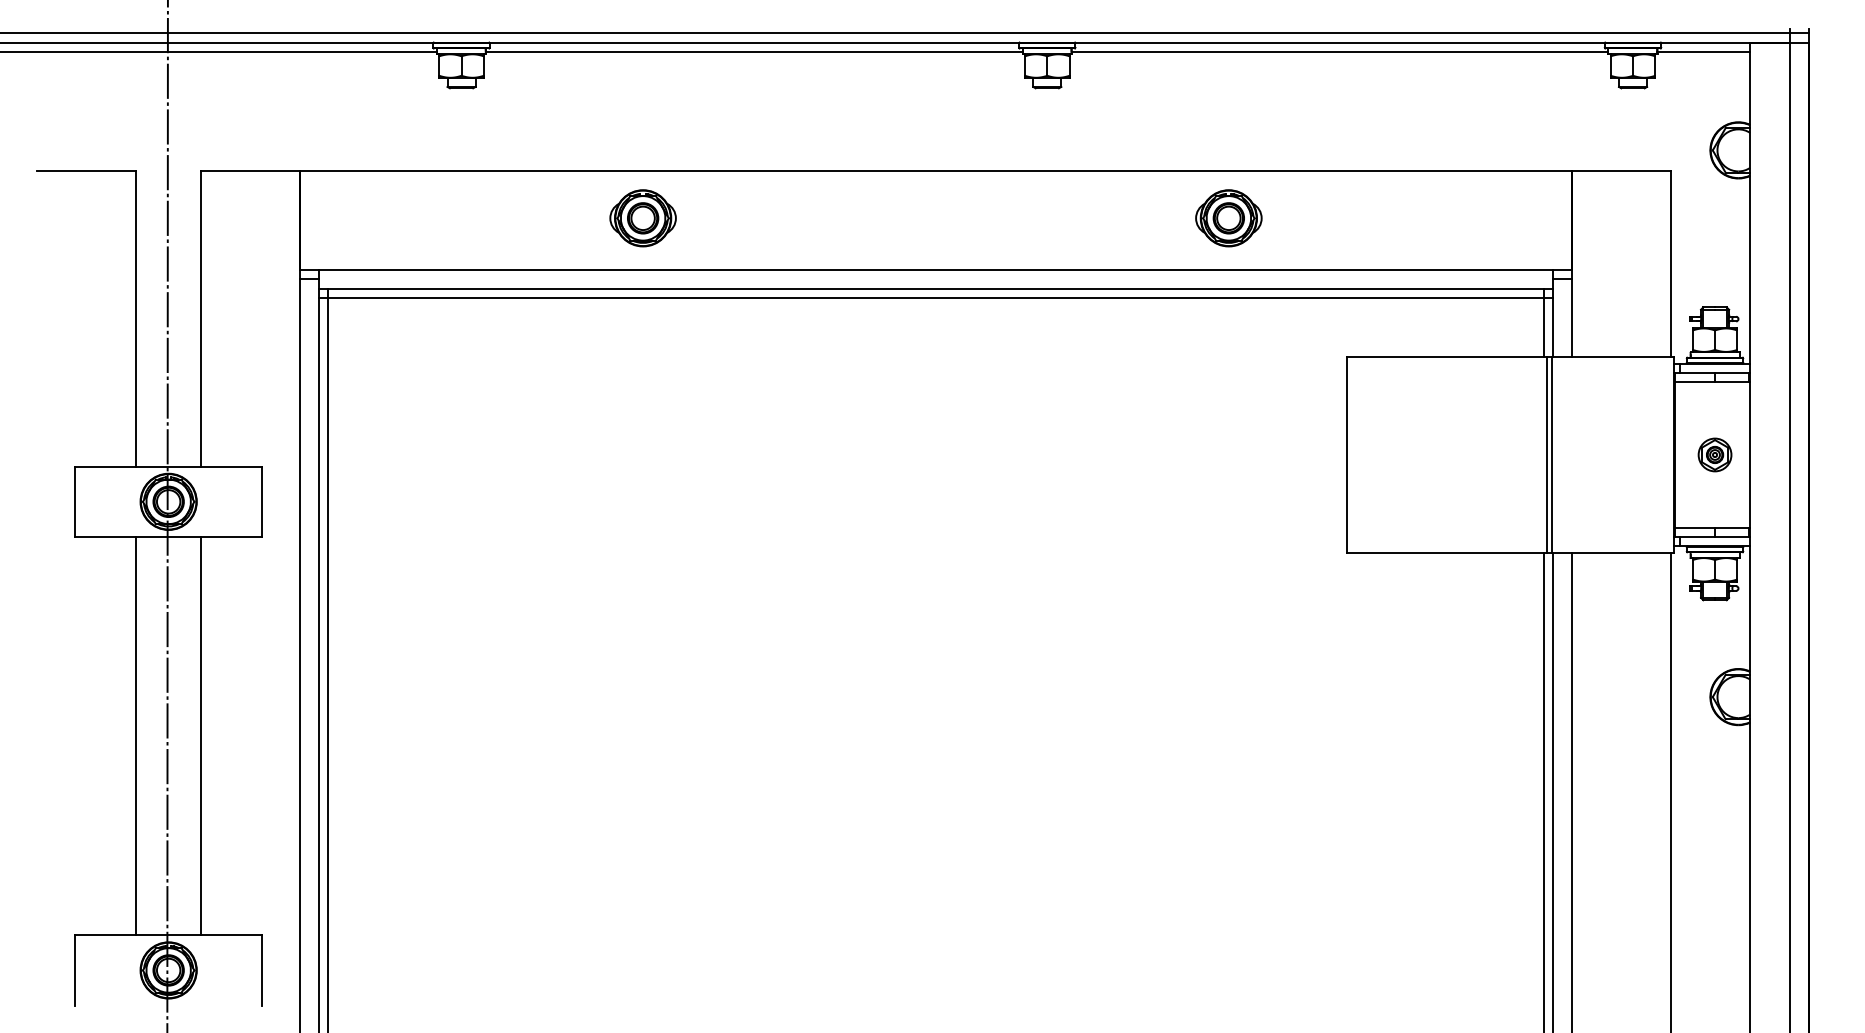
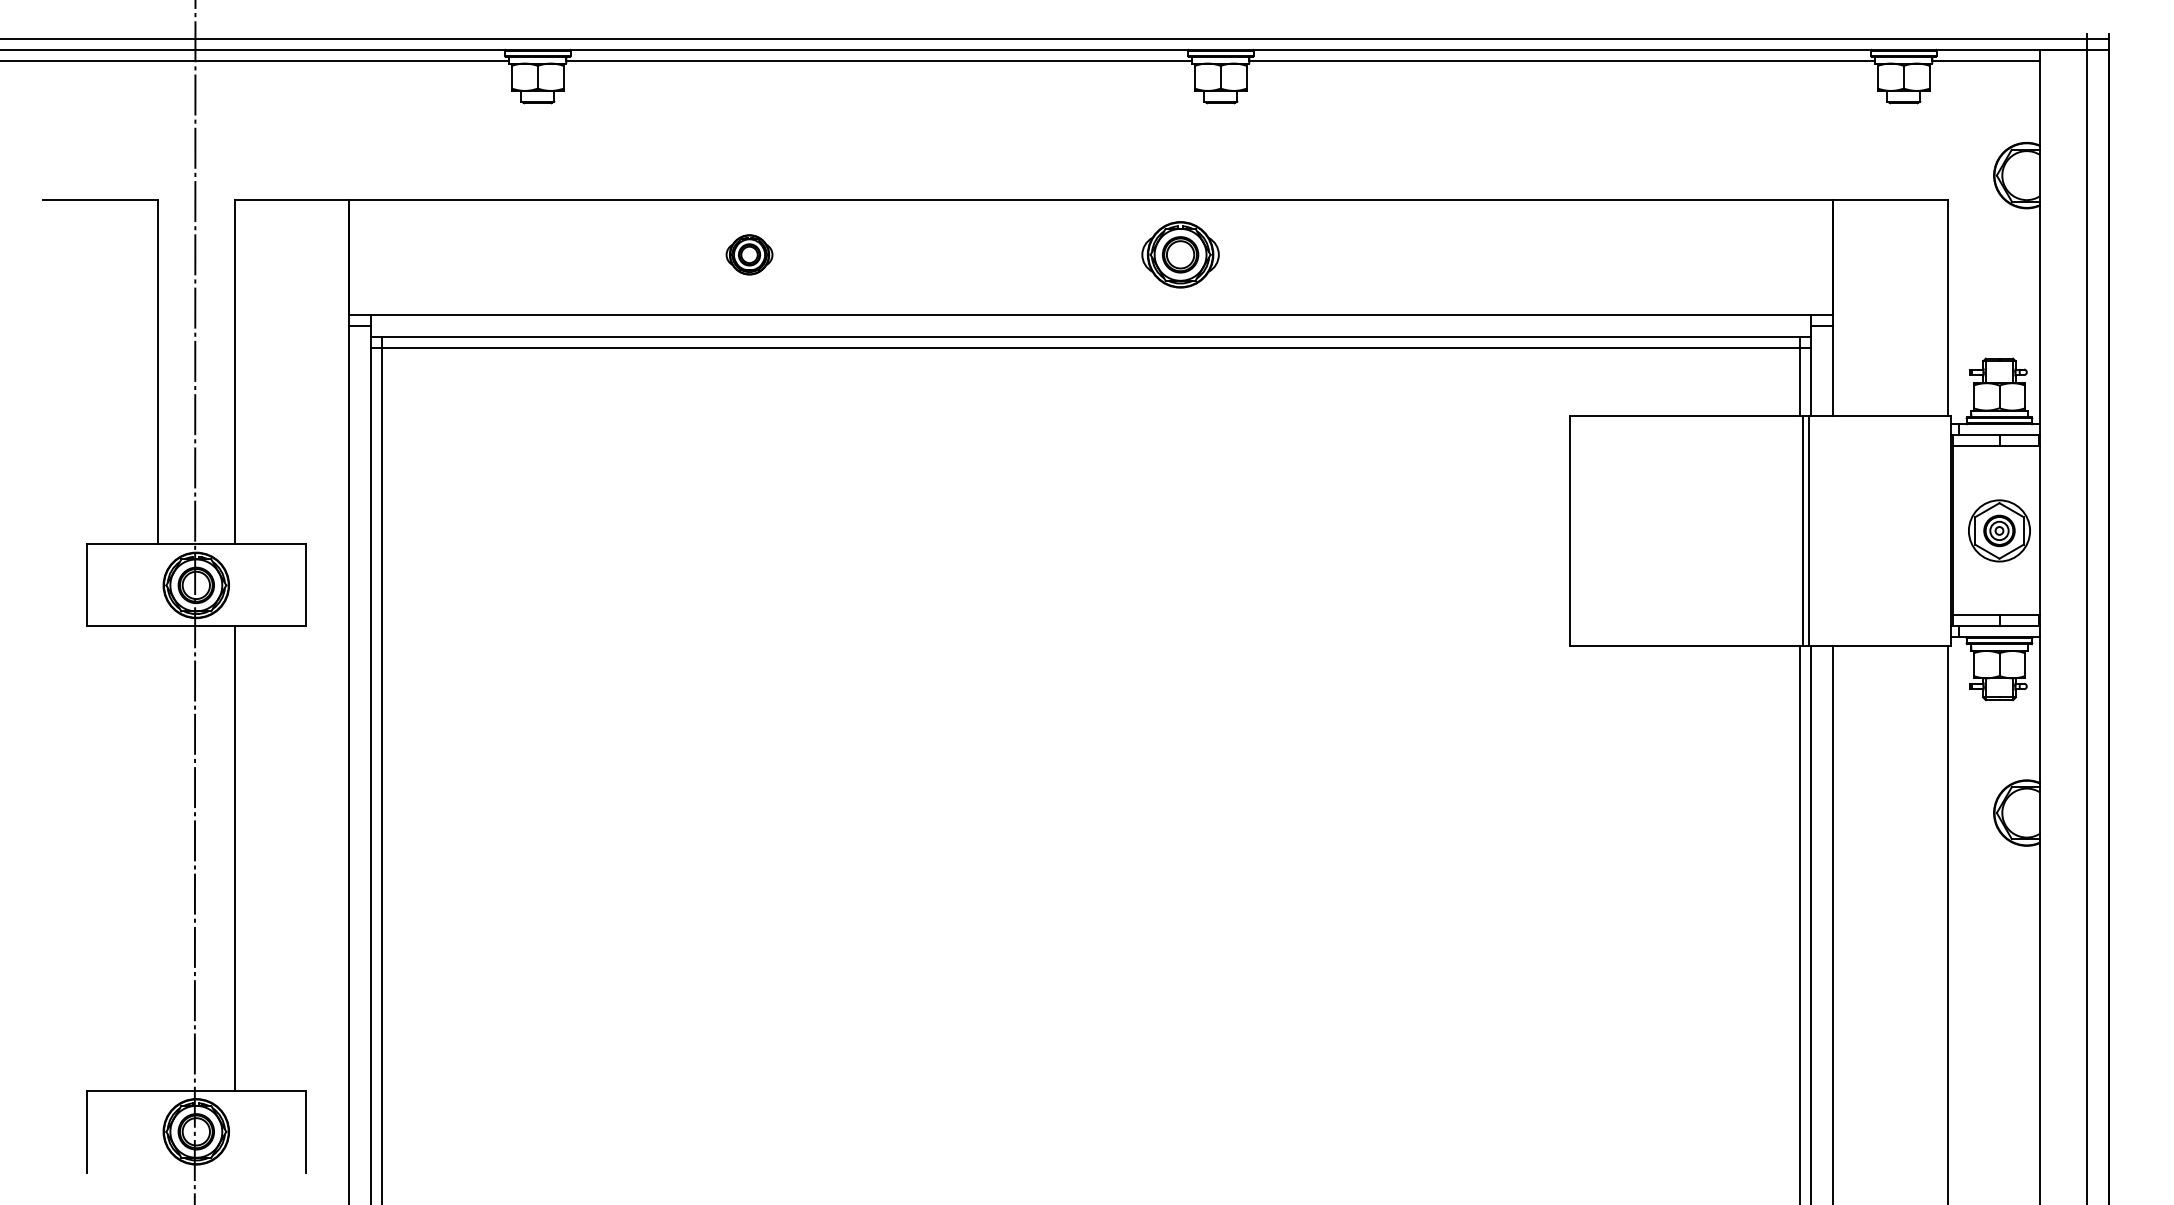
part: (643, 218) -> (749, 254), size x0.6
part: (1228, 218) -> (1180, 254), moved
part: (1715, 454) -> (1999, 530), size x1.6
line: (136, 736) -> (158, 858), removed

